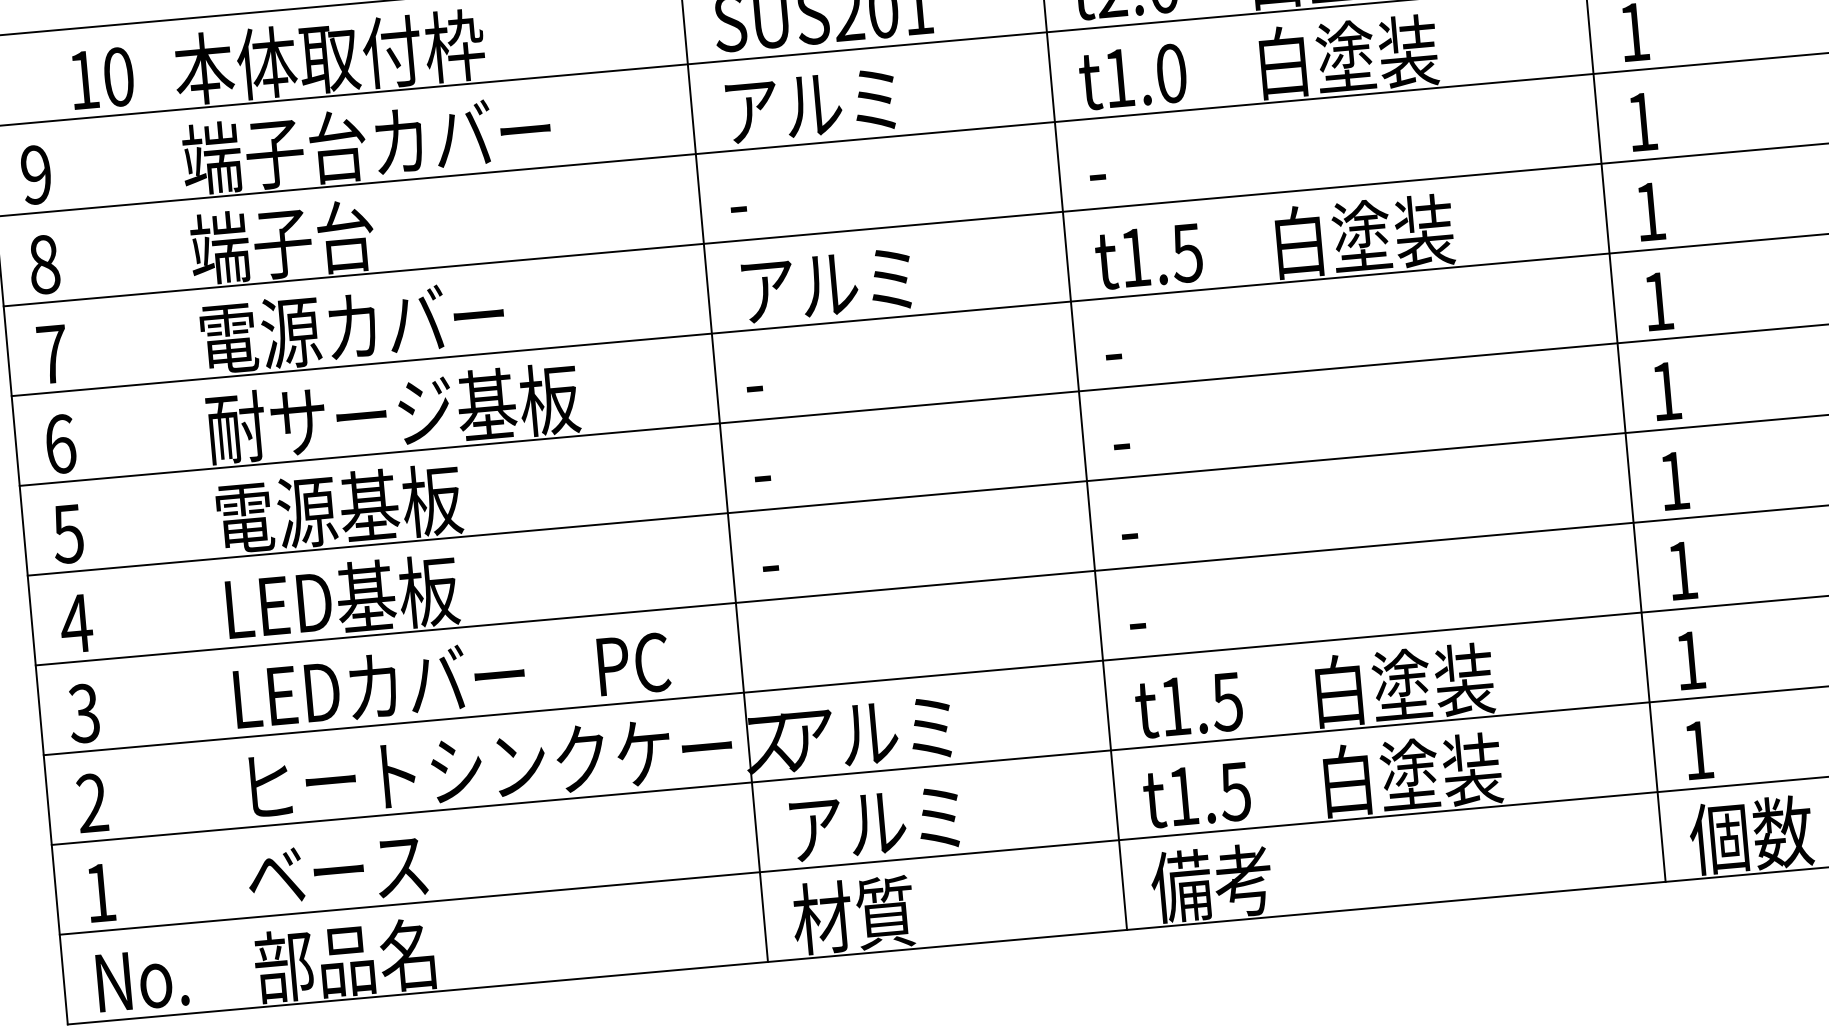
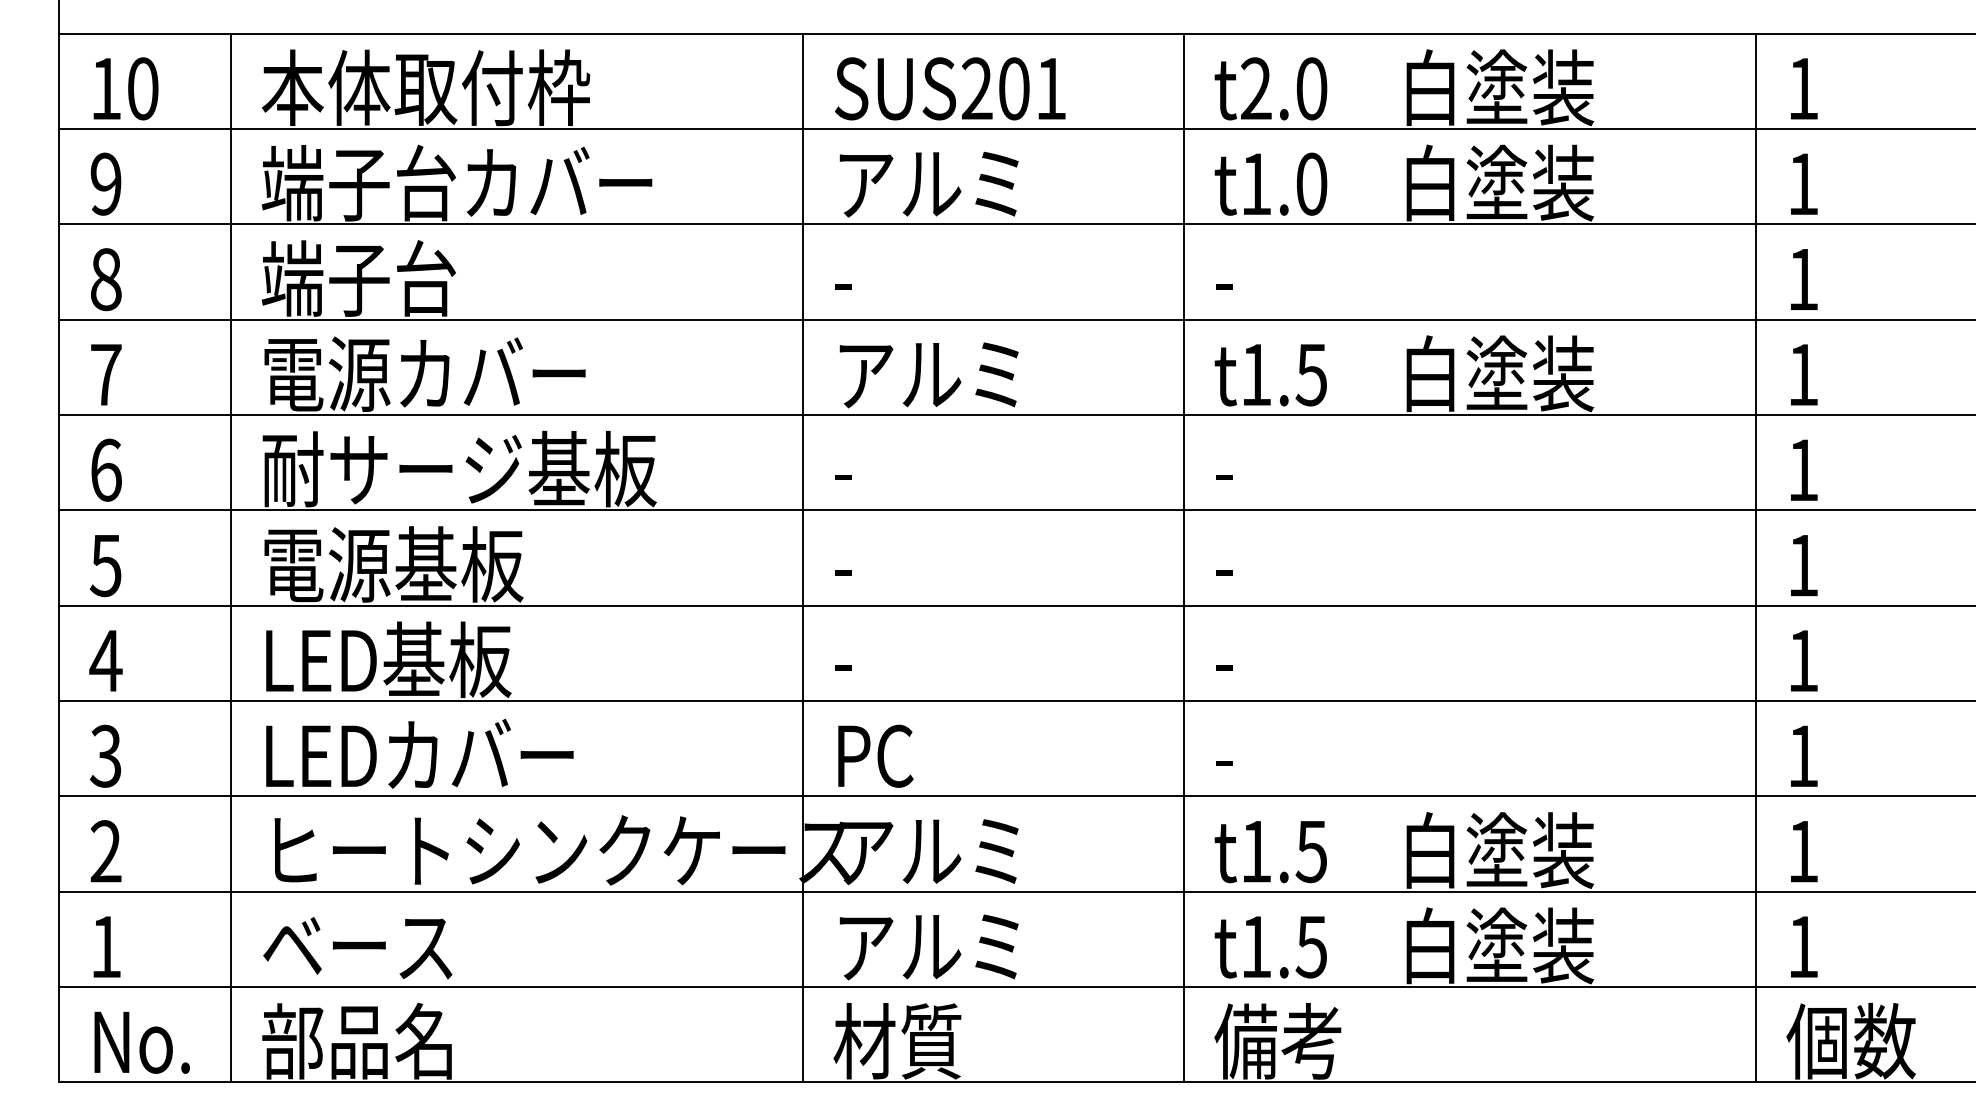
text: (102, 78) -> (125, 88), moved
line: (184, 515) -> (230, 557), added
text: (633, 663) -> (875, 755), moved

